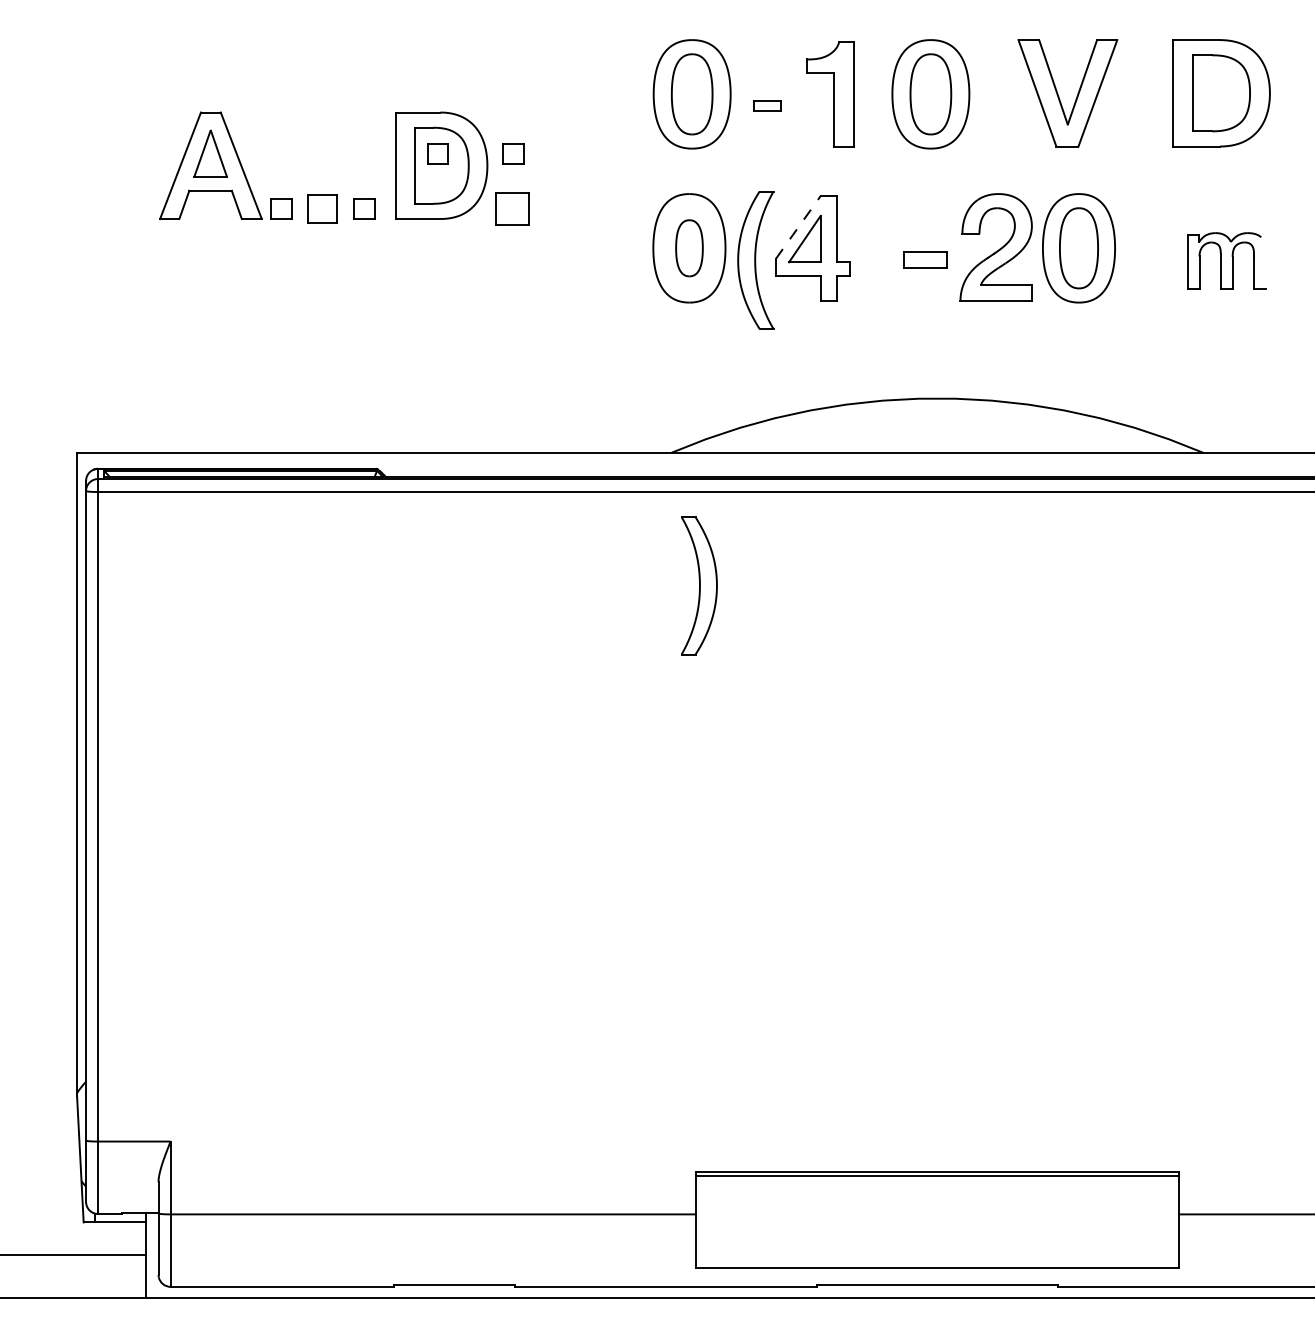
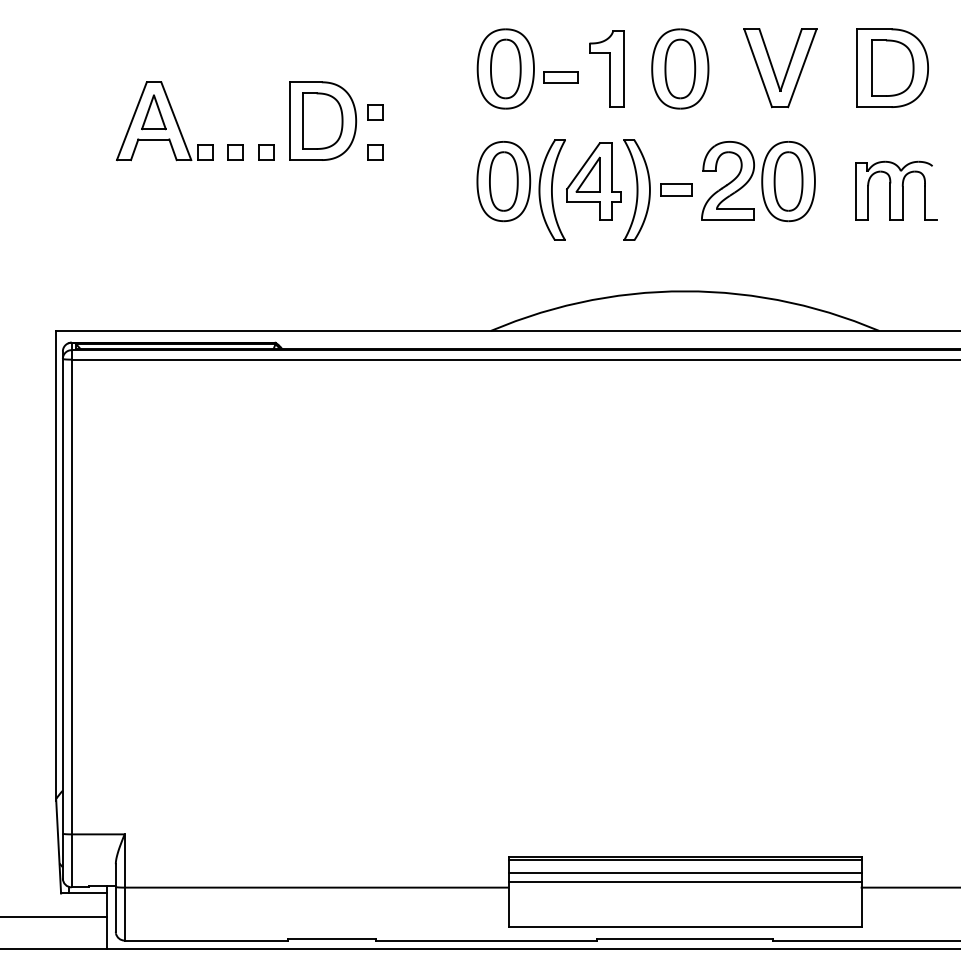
part: (766, 105) -> (560, 77), size x1.67
part: (438, 153) -> (320, 112), removed
part: (322, 208) -> (235, 152), size x0.71
part: (513, 208) -> (375, 152), size x0.62
line: (798, 226) -> (583, 165), dashed -> solid
part: (688, 248) -> (503, 181), size x1.43
part: (1226, 260) -> (896, 190), size x1.43
part: (698, 584) -> (636, 189), moved
line: (936, 1195) -> (684, 873), added
line: (936, 1207) -> (684, 882), added

